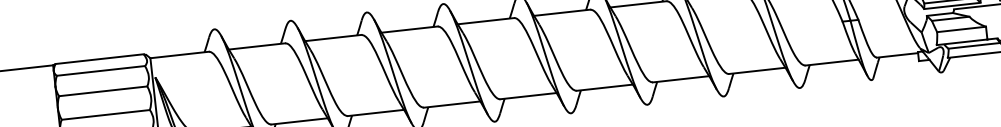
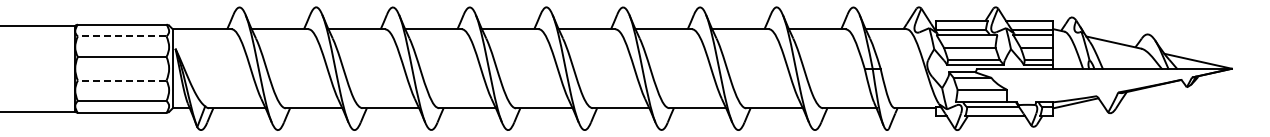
line: (100, 71) -> (121, 36), solid -> dashed
line: (105, 114) -> (121, 80), solid -> dashed

